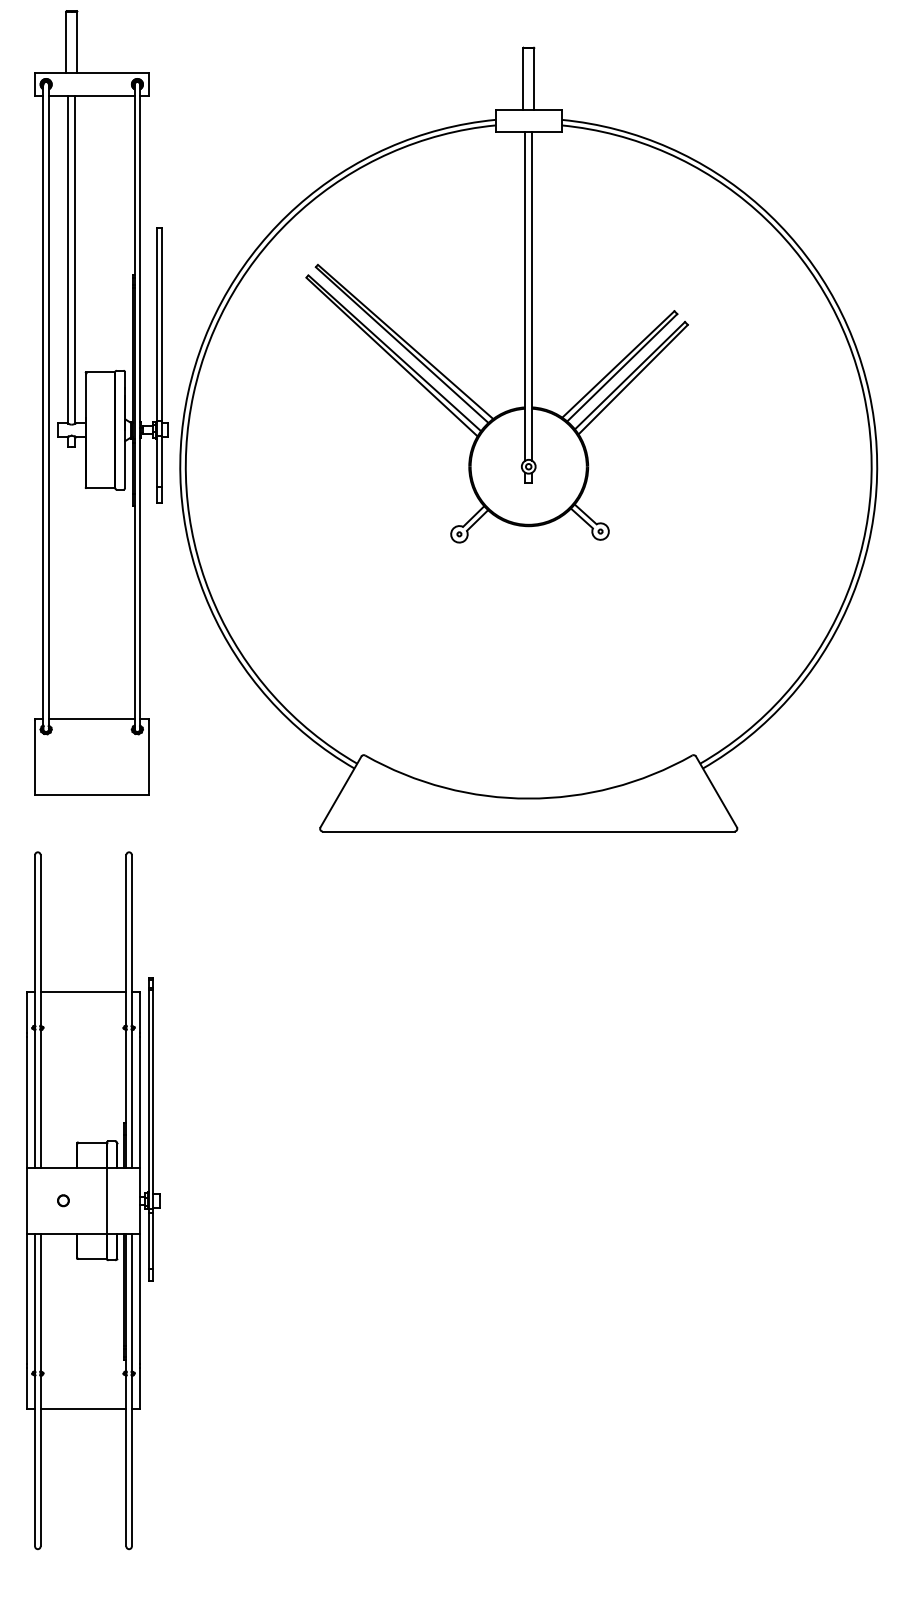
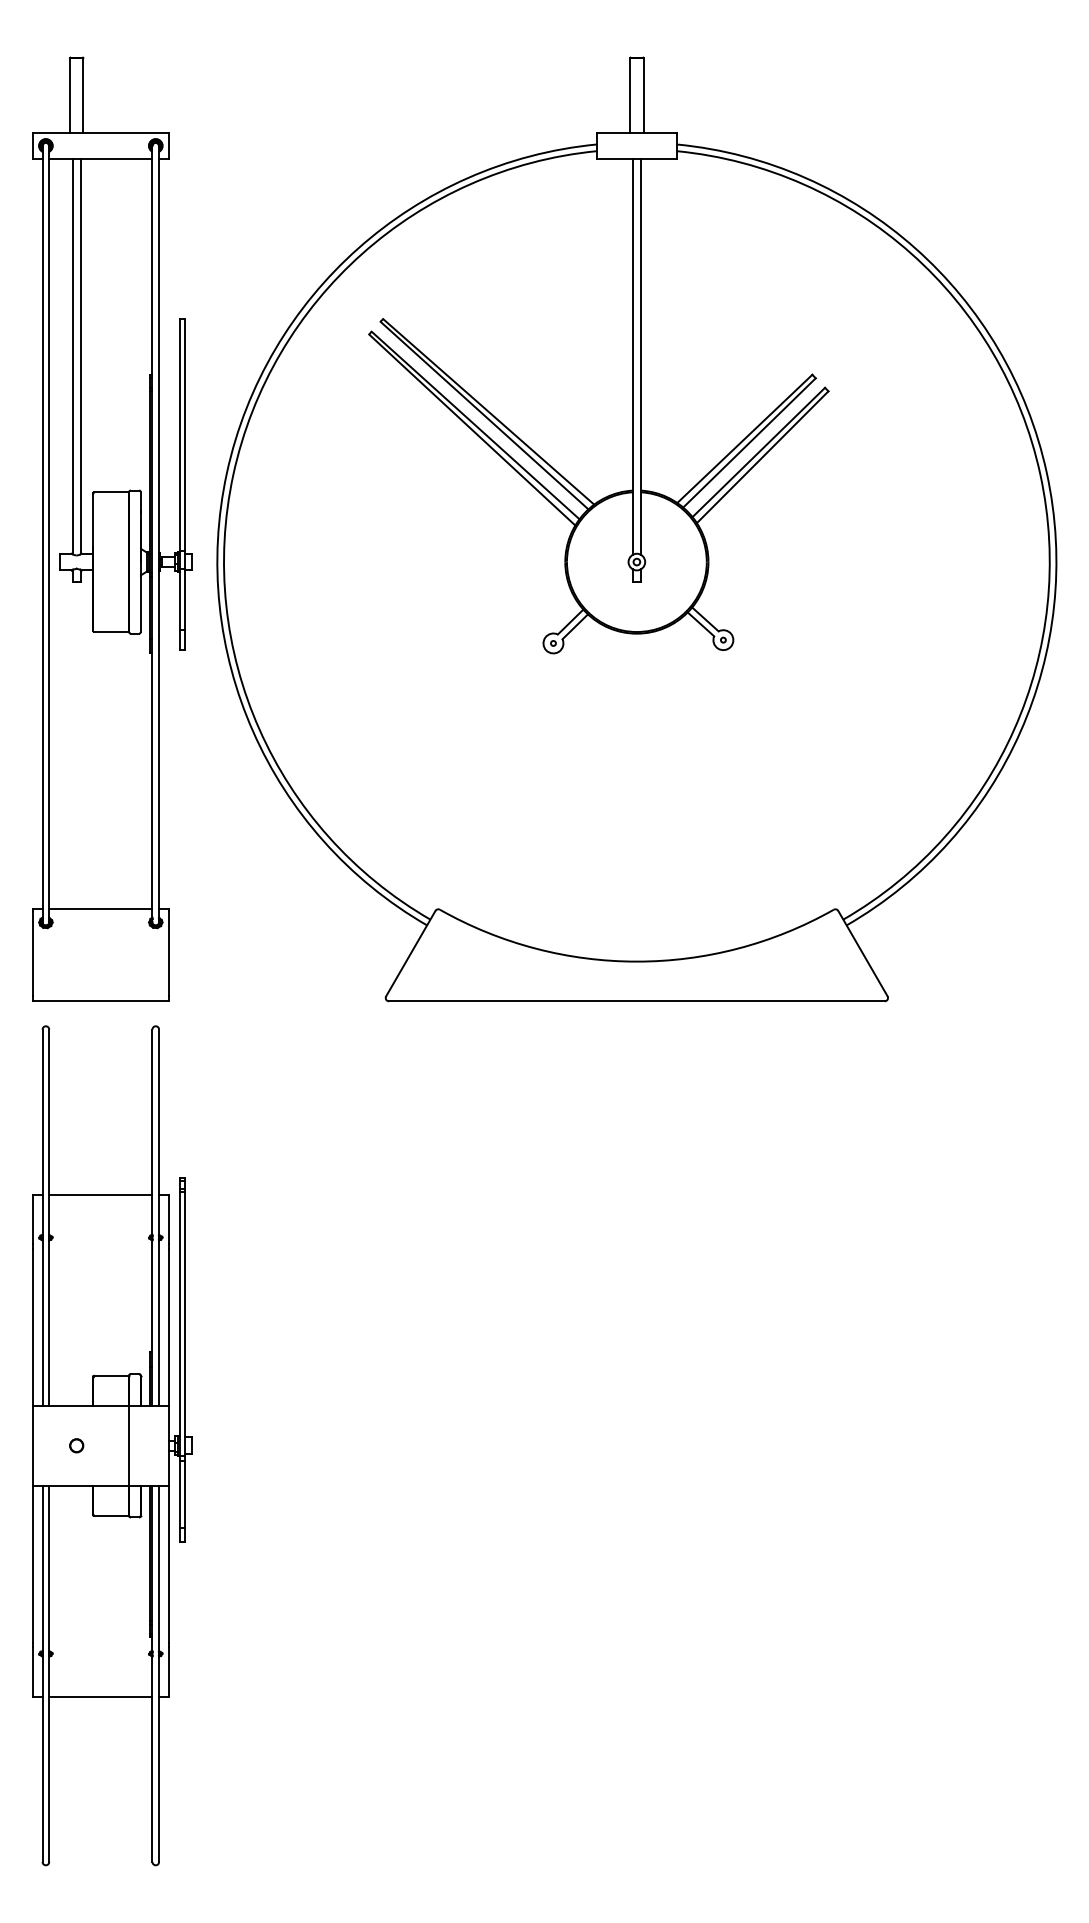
part: (101, 402) -> (112, 528), moved

